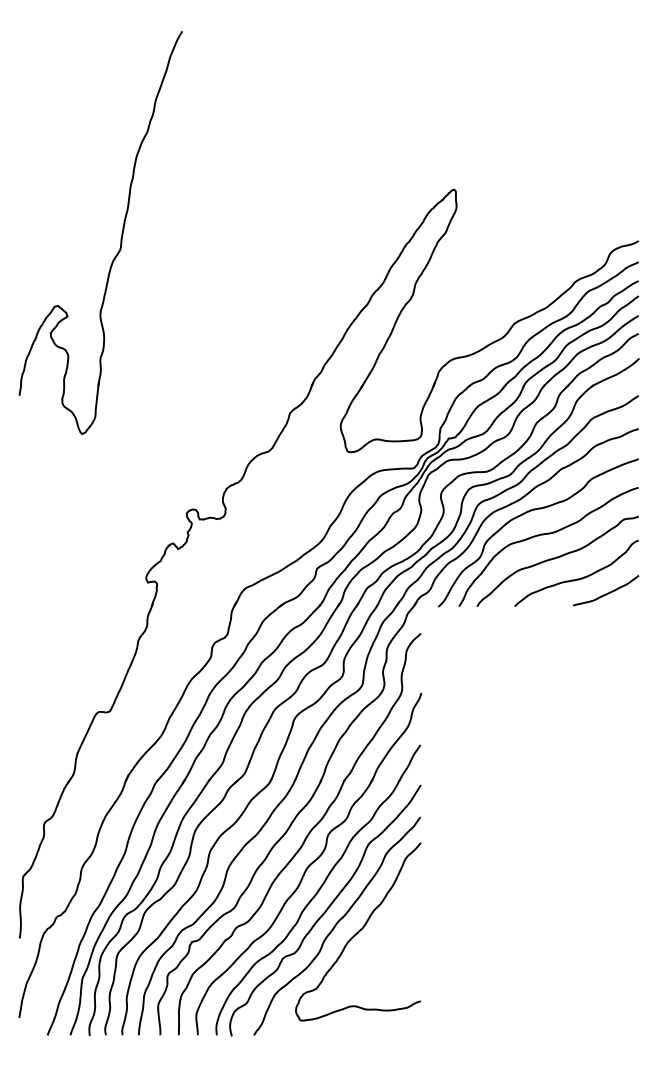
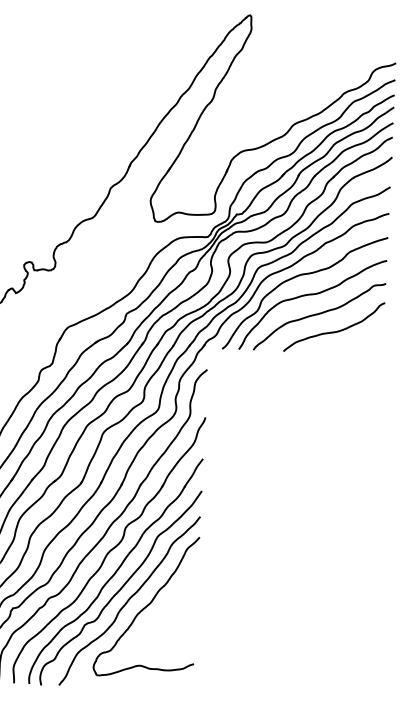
curve: (607, 592) -> (358, 343), removed

